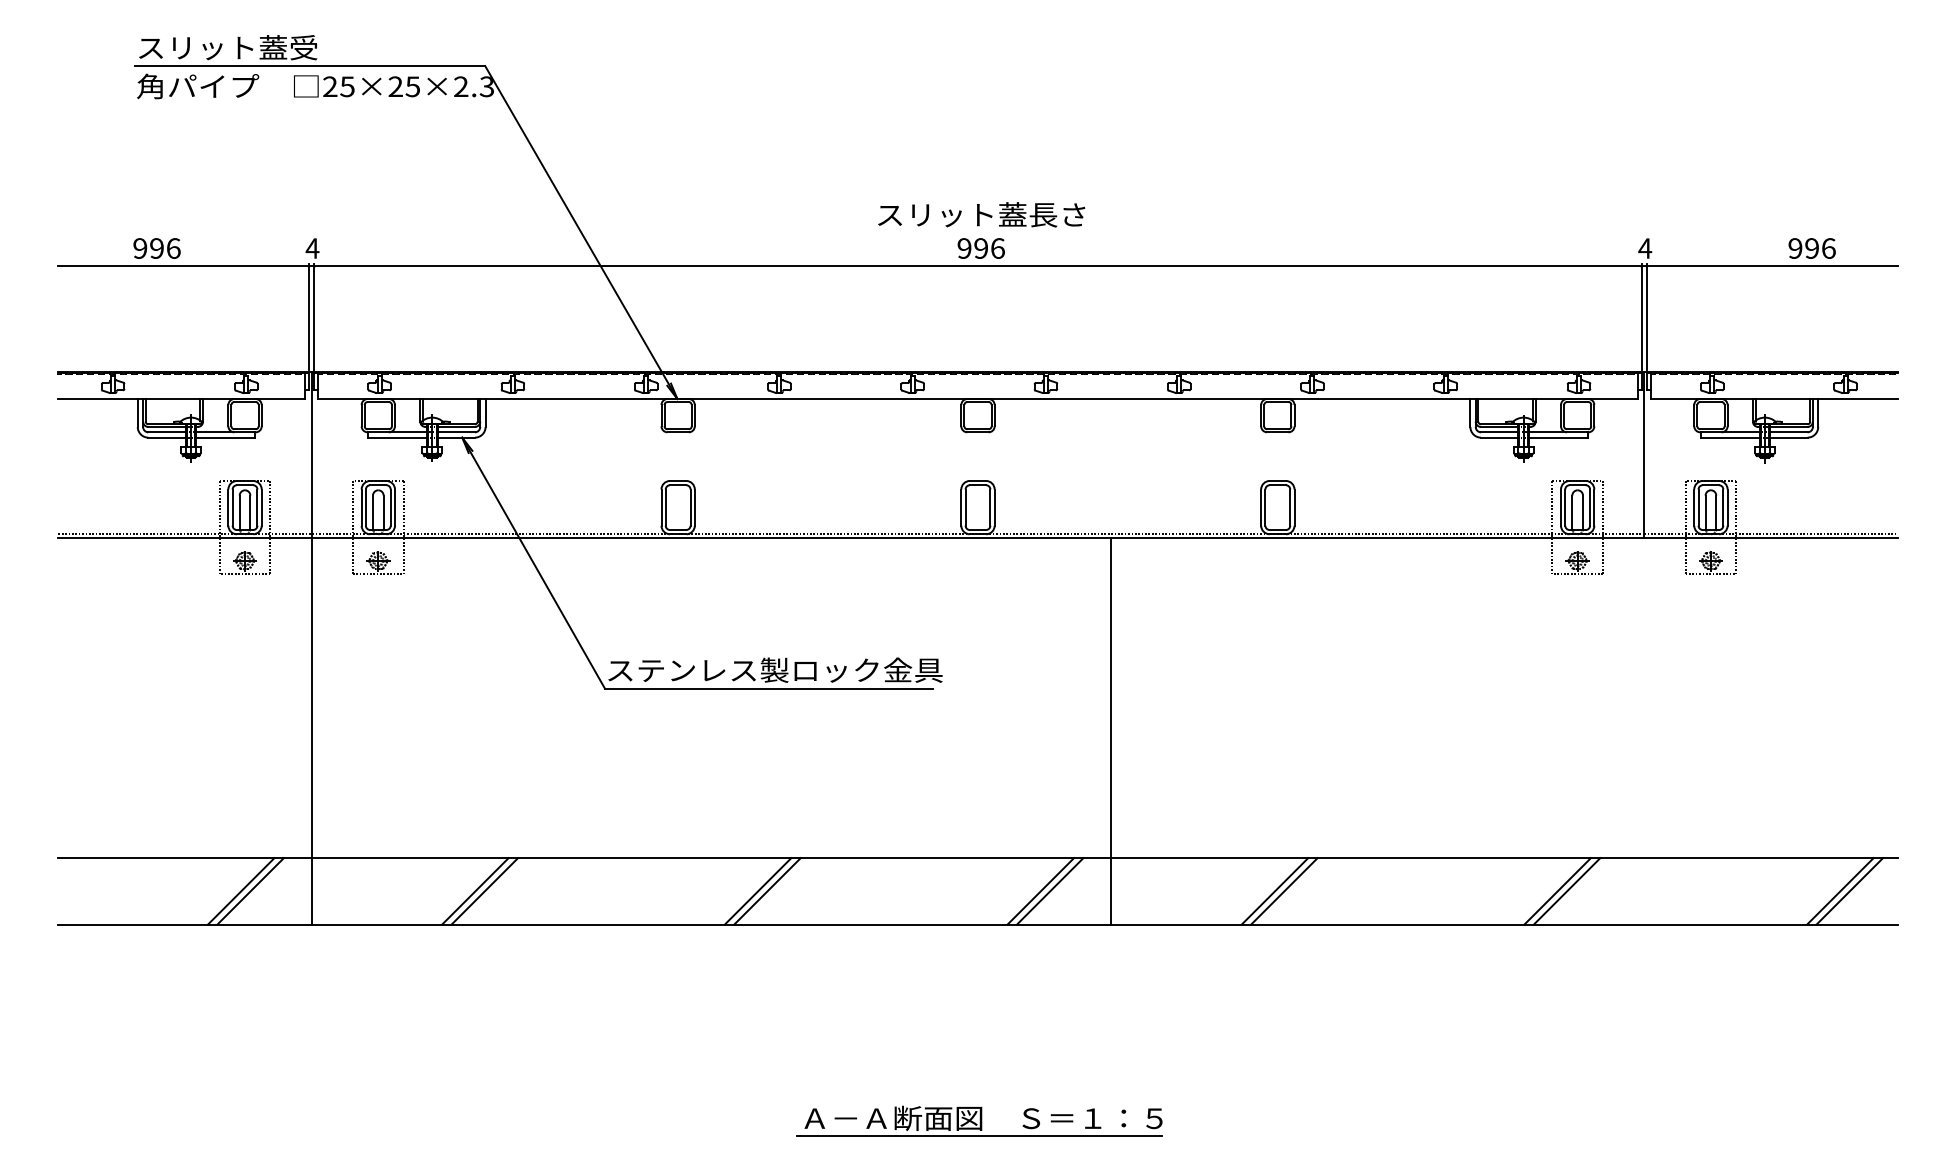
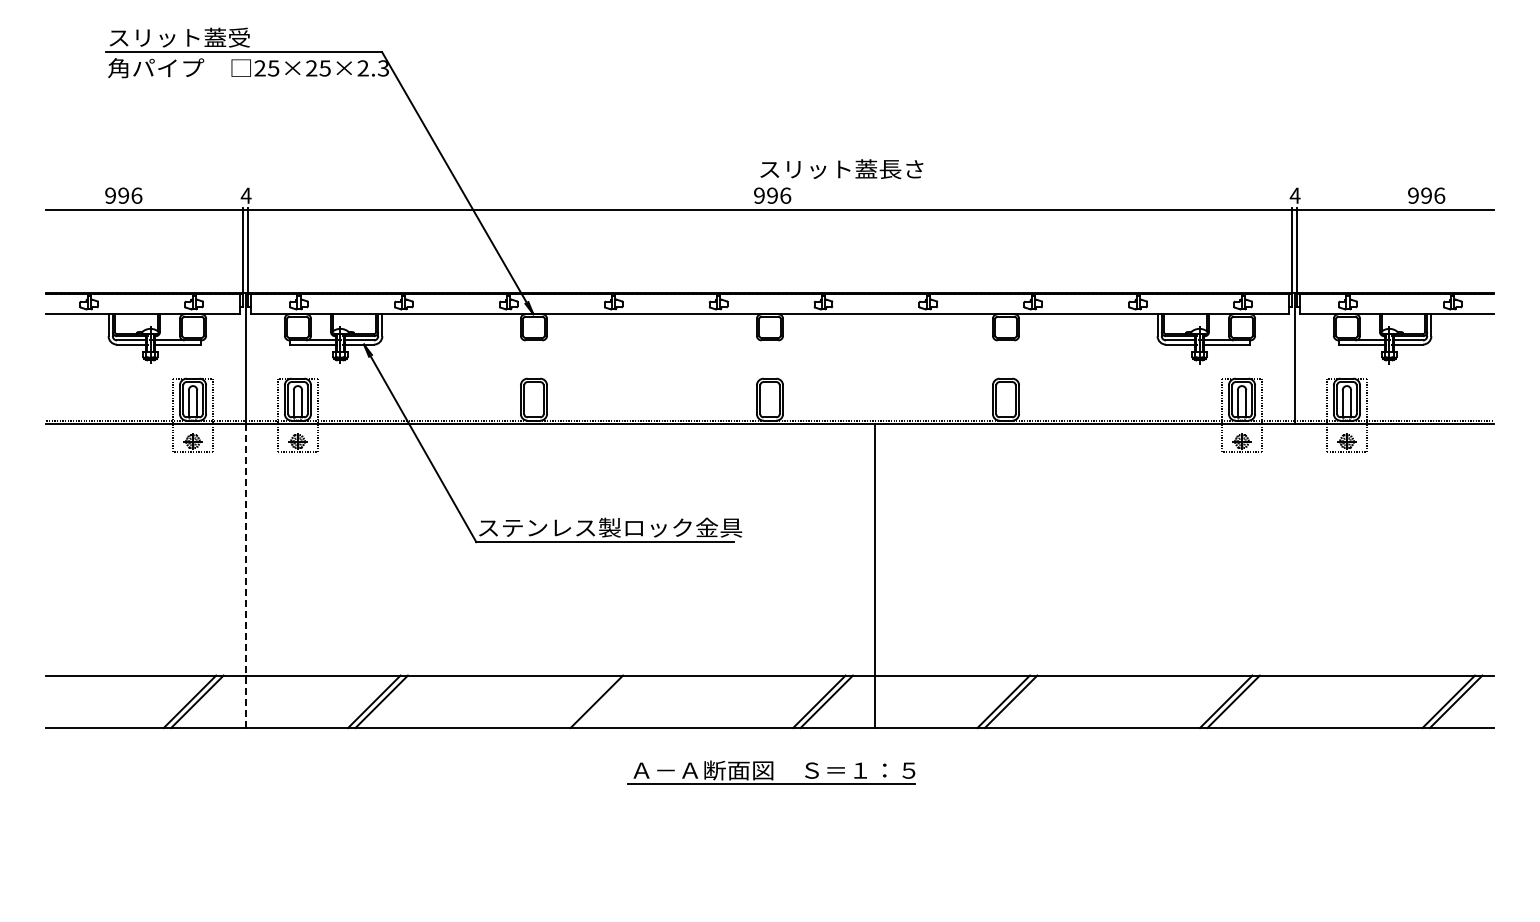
text: (981, 215) -> (841, 169), moved
line: (311, 730) -> (245, 575), solid -> dashed
line: (767, 891) -> (604, 701), removed
part: (979, 1120) -> (771, 772), moved

